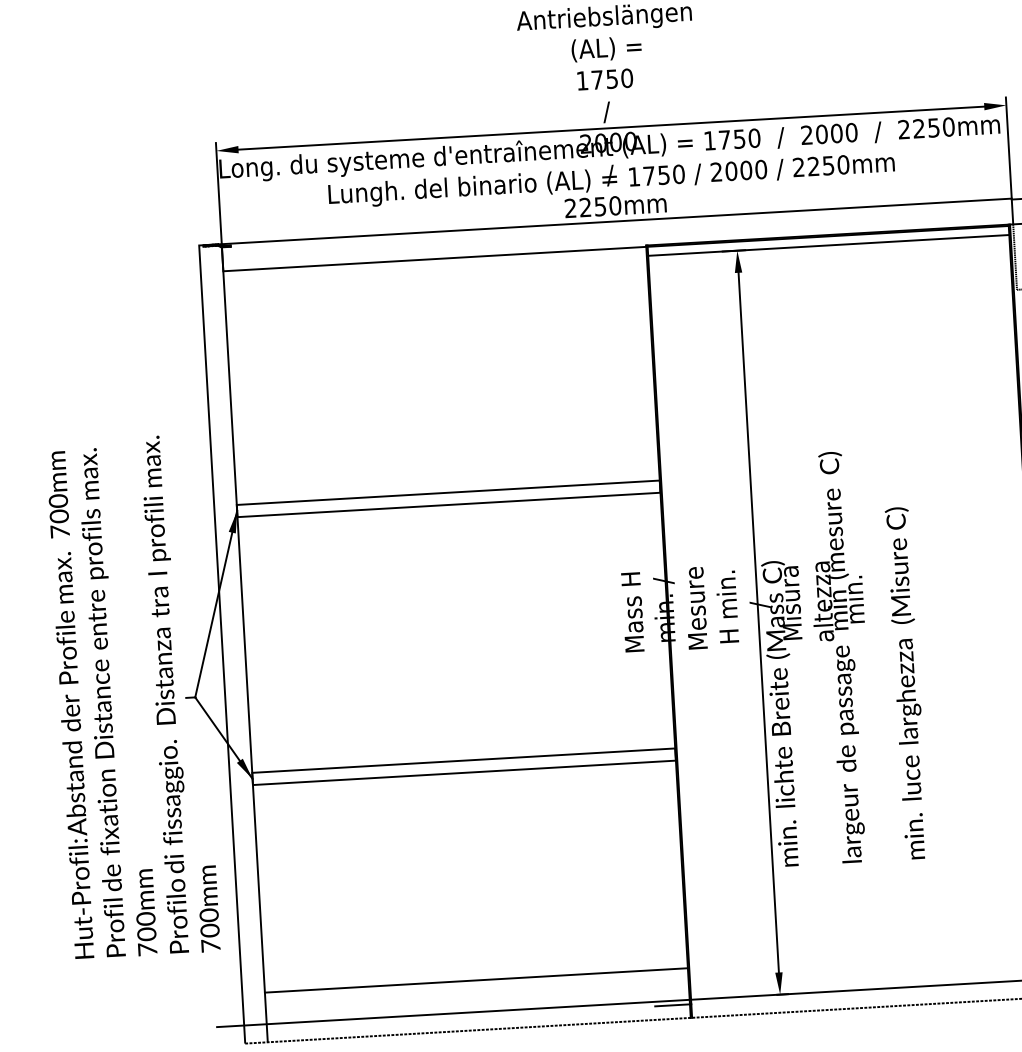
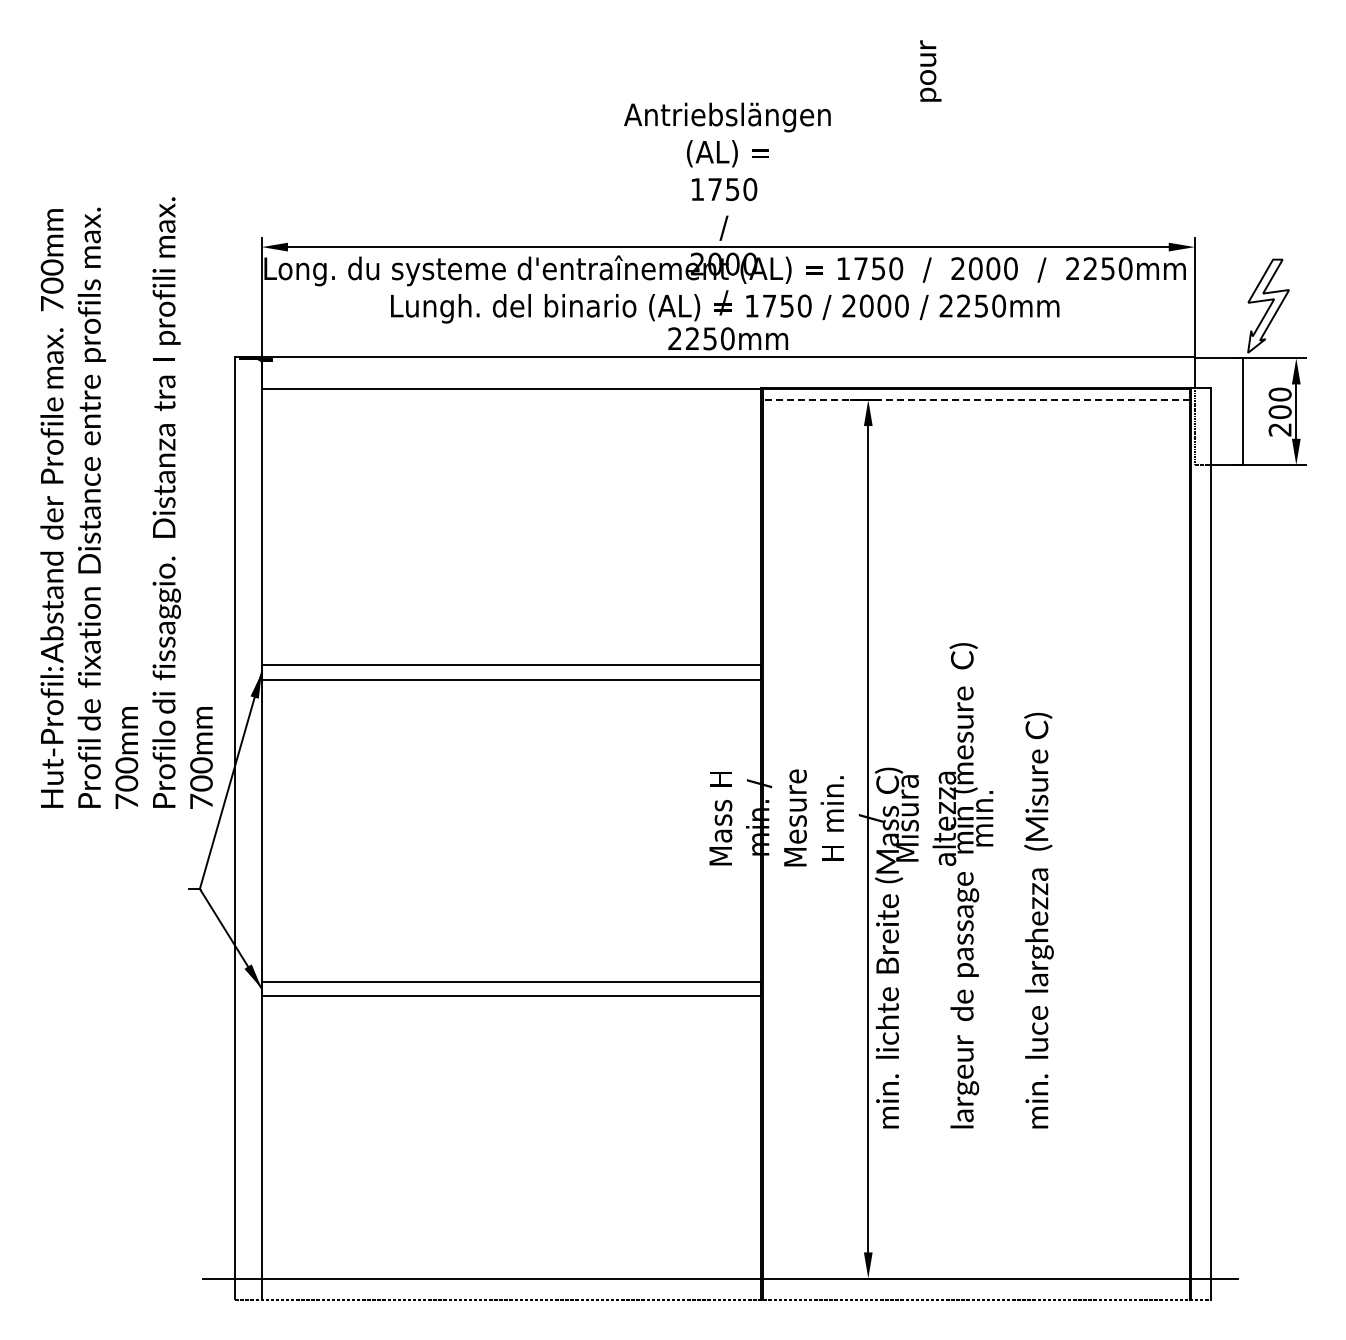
line: (828, 245) -> (975, 399), solid -> dashed
text: (132, 696) -> (126, 502), moved
line: (476, 980) -> (511, 1241), removed
line: (673, 1005) -> (741, 1283), removed

